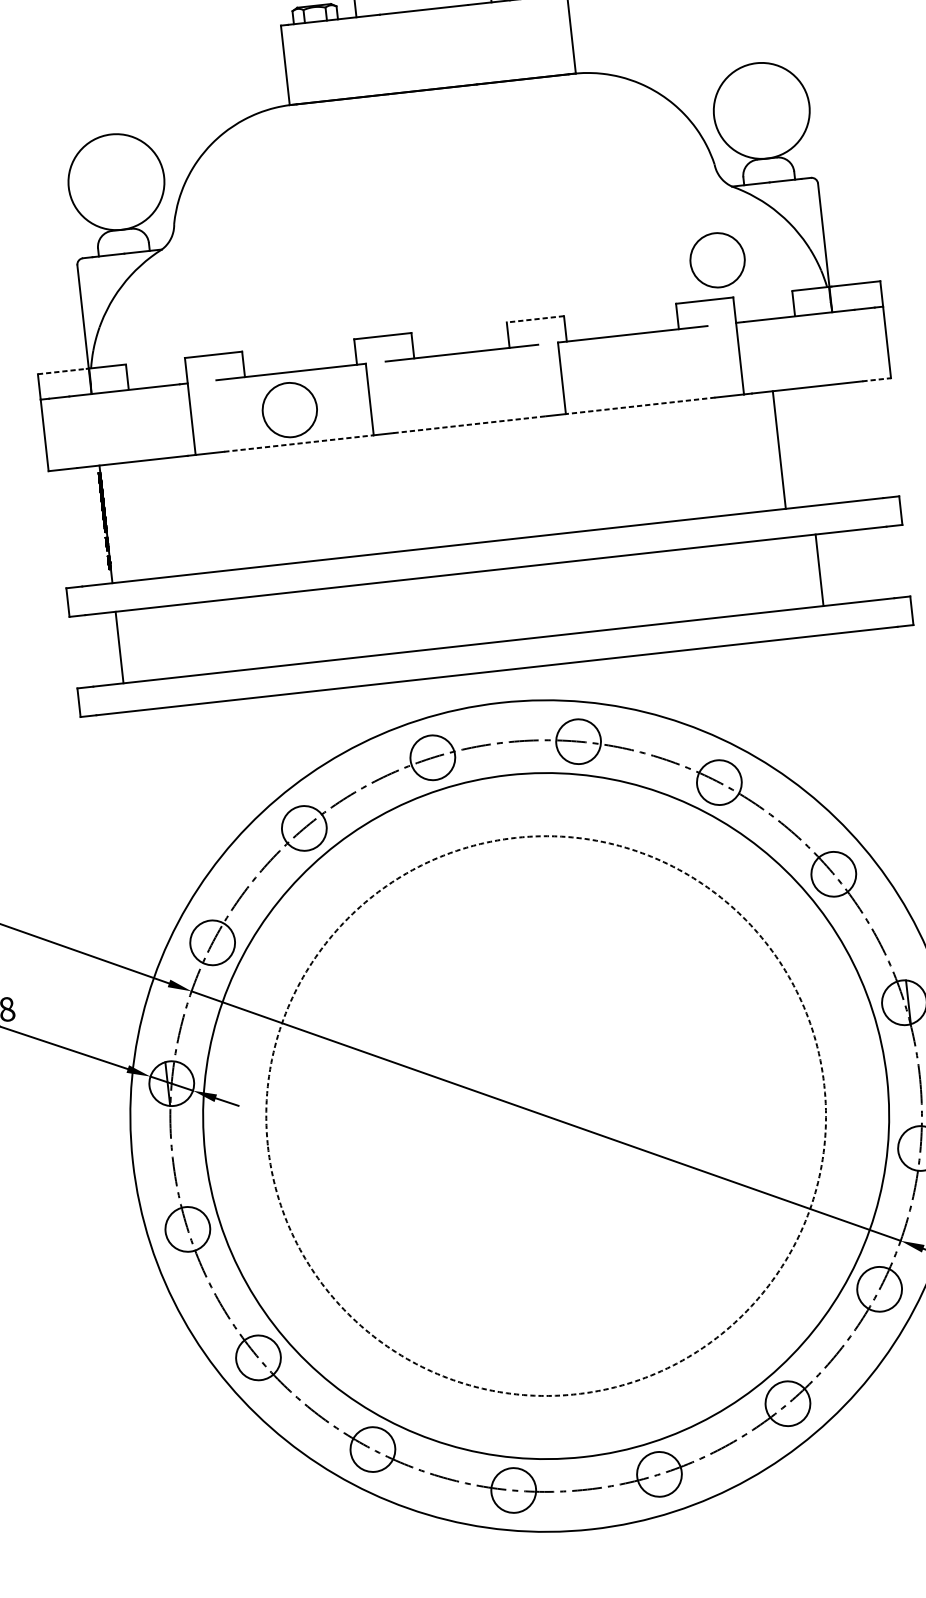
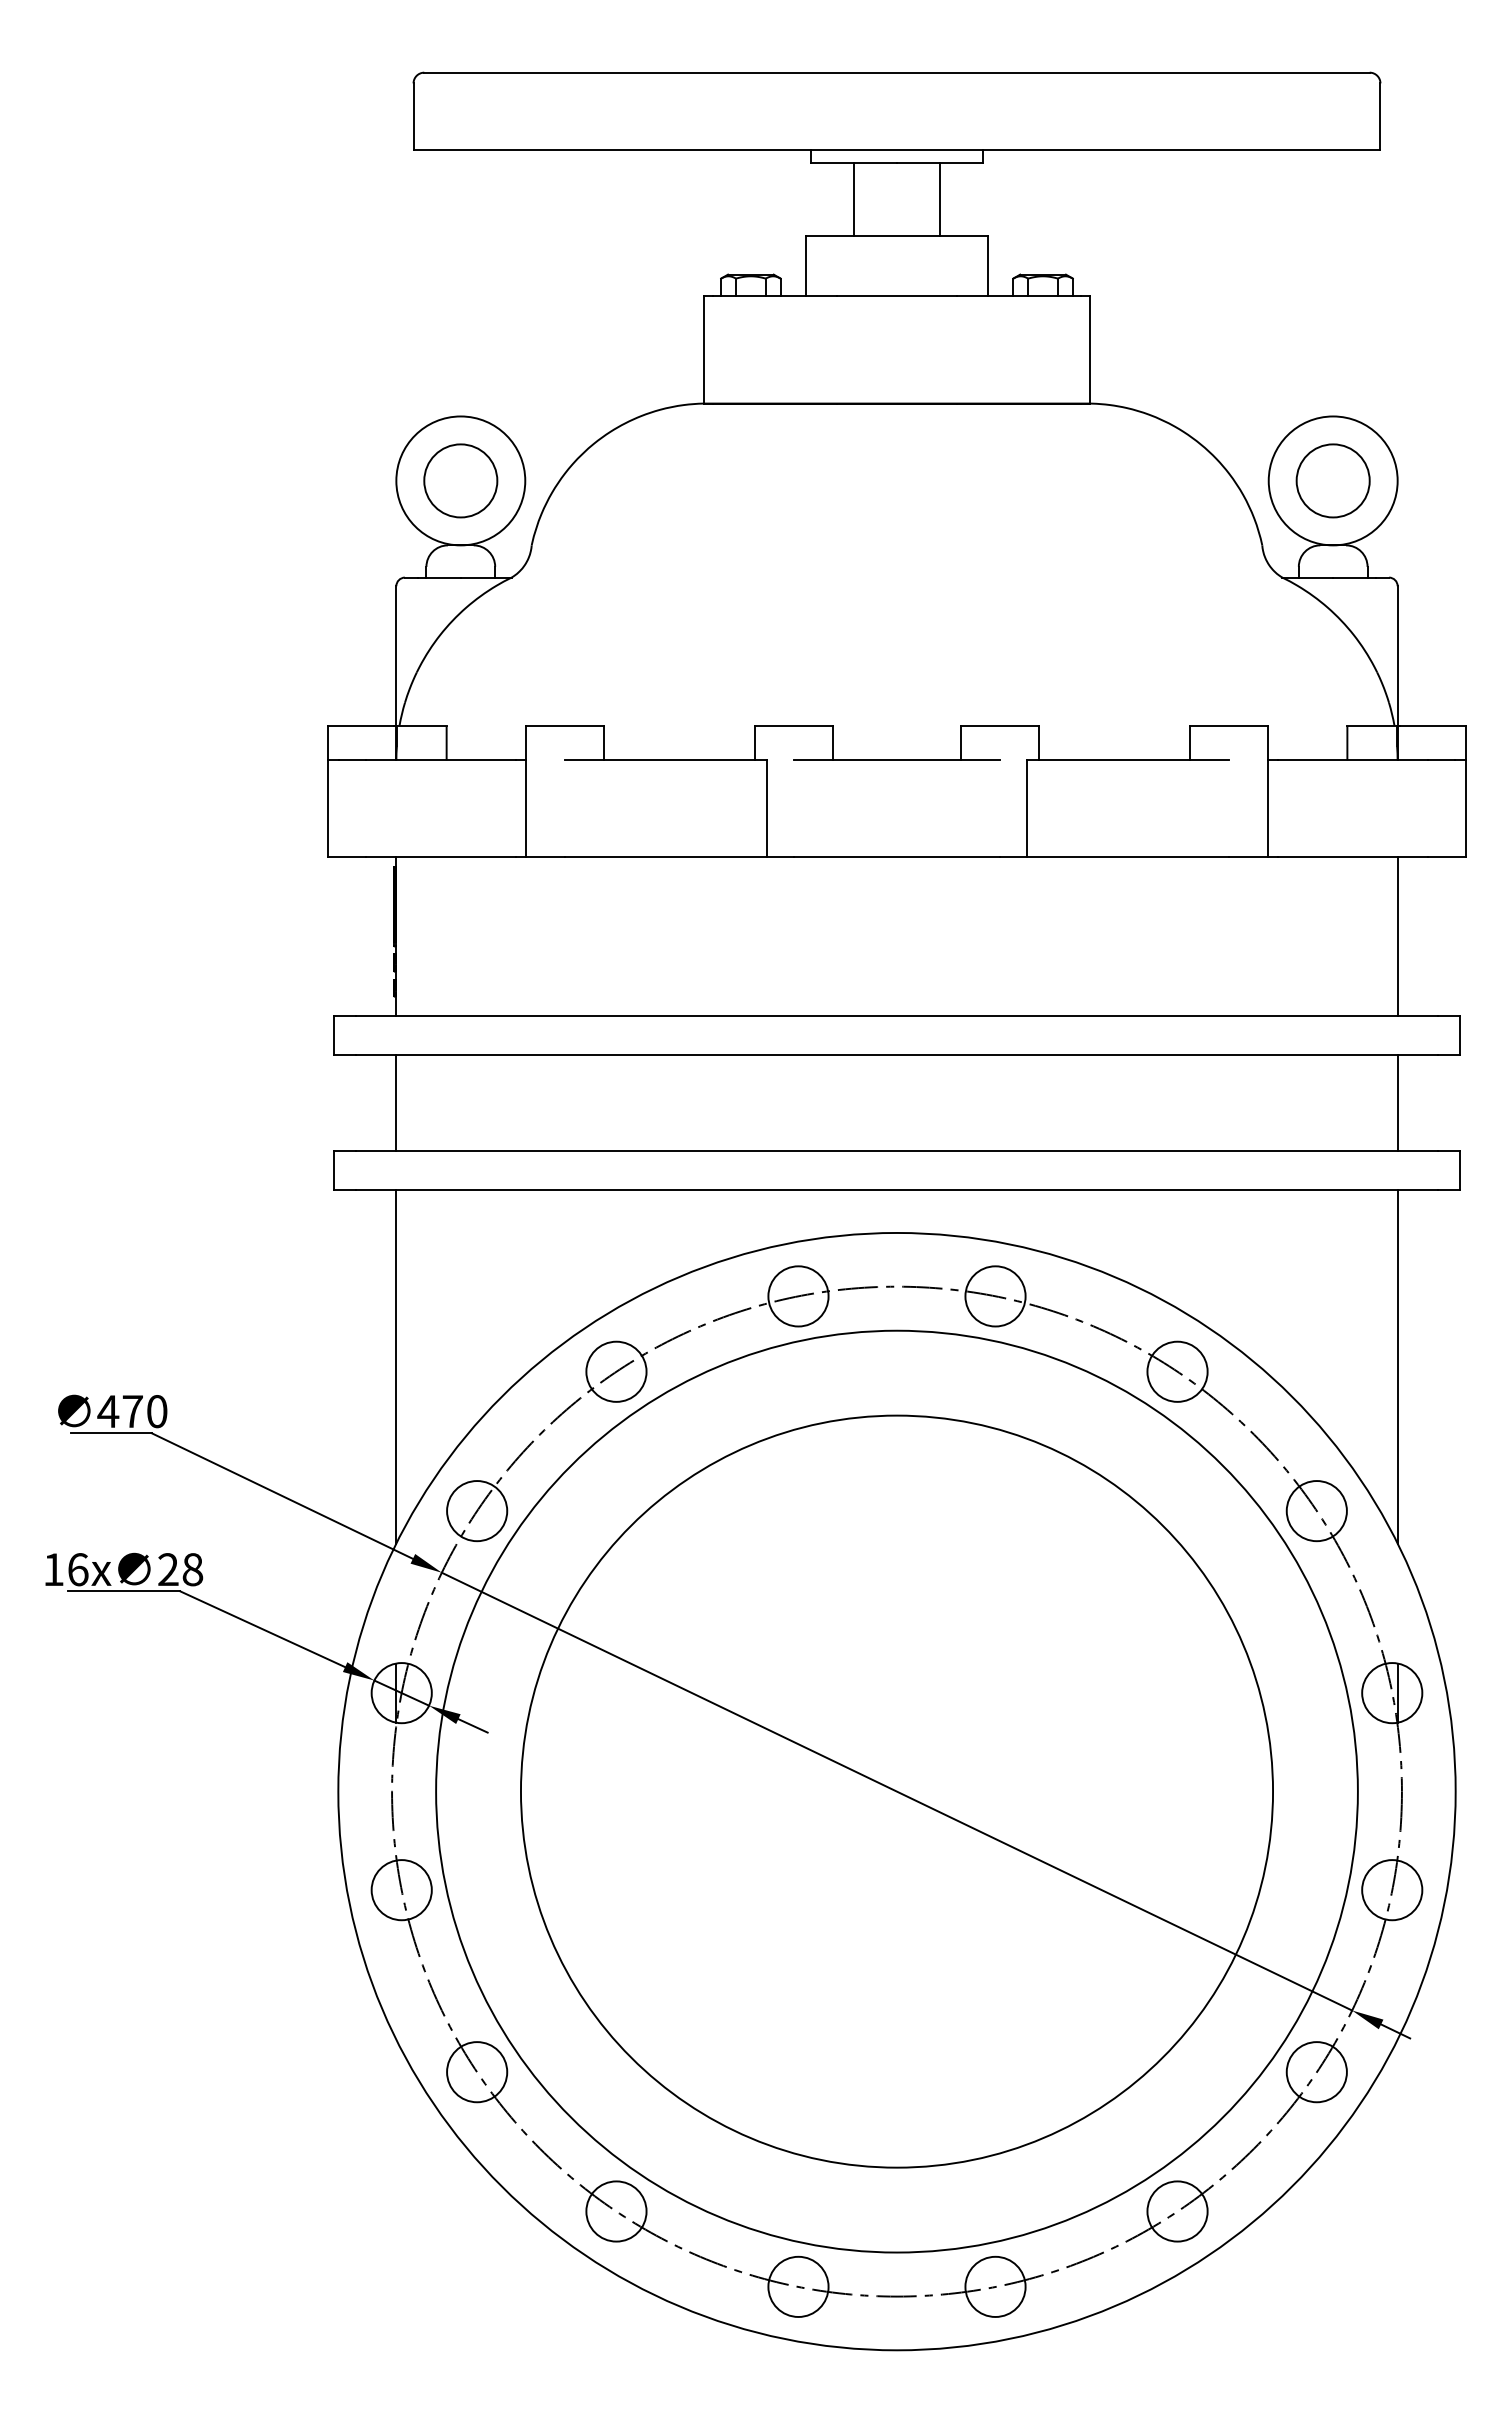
circle: (717, 260) -> (1332, 480), moved
line: (535, 319) -> (1000, 725), dashed -> solid
line: (62, 371) -> (361, 725), dashed -> solid
line: (876, 379) -> (1447, 856), dashed -> solid
line: (640, 405) -> (1127, 856), dashed -> solid
circle: (289, 409) -> (460, 480), moved
line: (470, 424) -> (897, 856), dashed -> solid
line: (299, 443) -> (666, 856), dashed -> solid
line: (779, 449) -> (1397, 935), moved
line: (819, 569) -> (1397, 1102), moved
line: (881, 760) -> (1397, 1366), added
line: (141, 842) -> (396, 1366), added
circle: (545, 1116) -> (896, 1791), dashed -> solid

